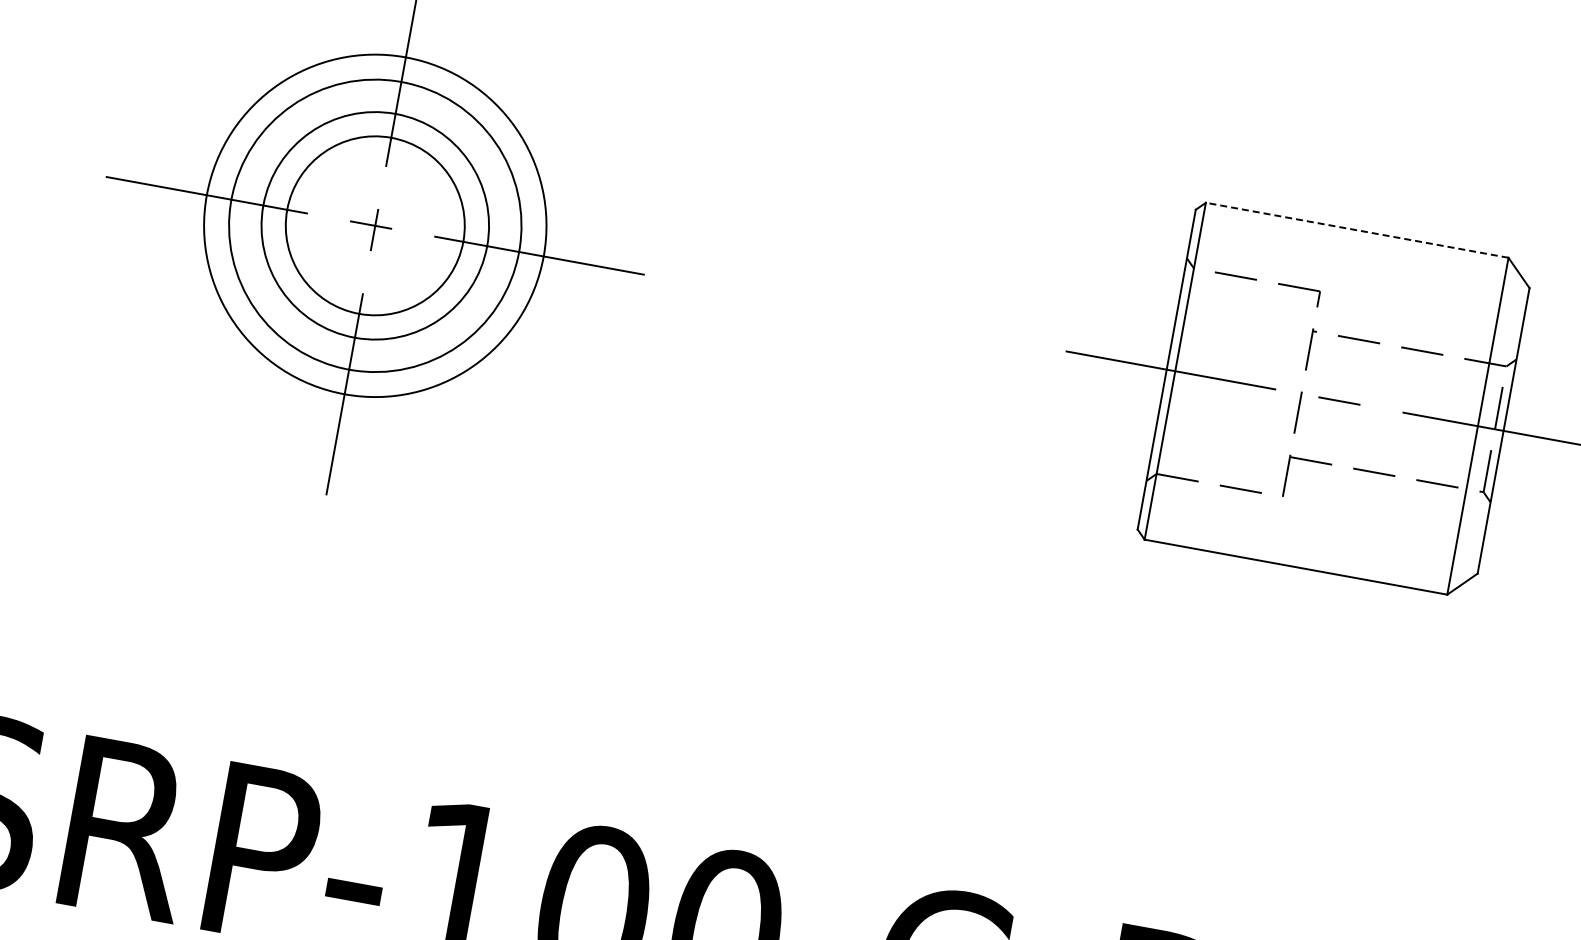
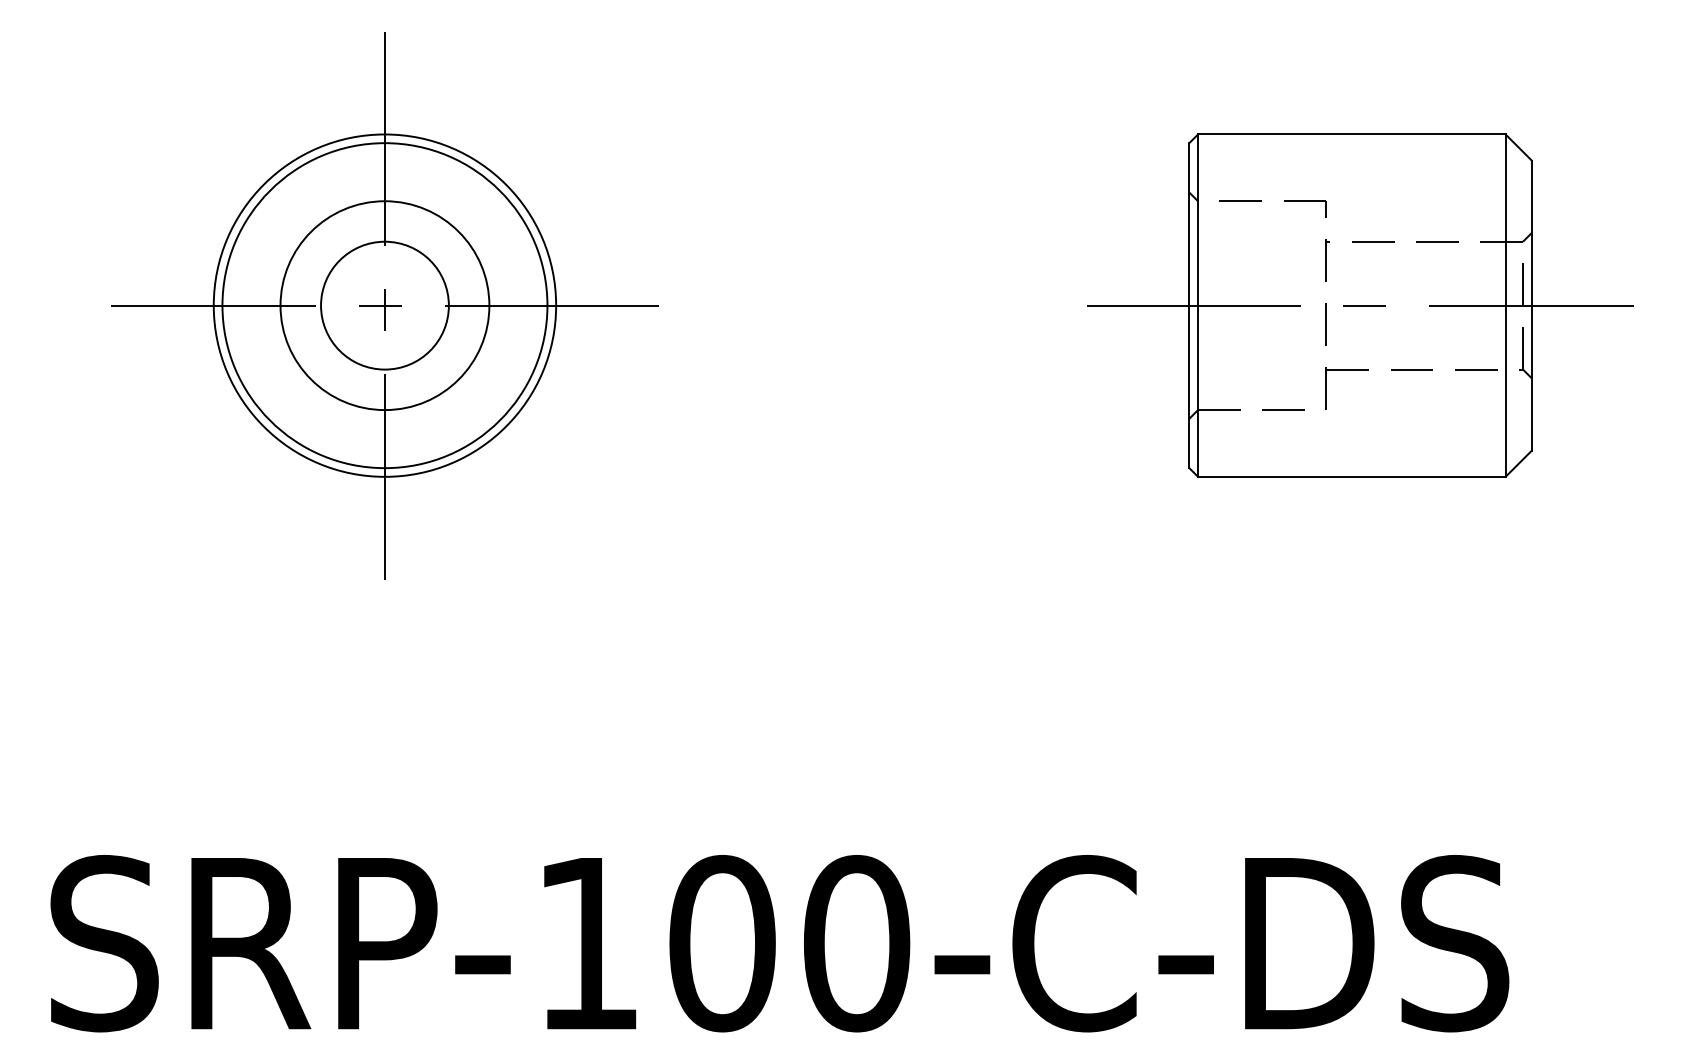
circle: (374, 225) -> (384, 305), size x0.71
circle: (374, 225) -> (384, 305), size x0.71
circle: (374, 225) -> (384, 305), size x1.43
line: (1356, 230) -> (1351, 134), dashed -> solid

